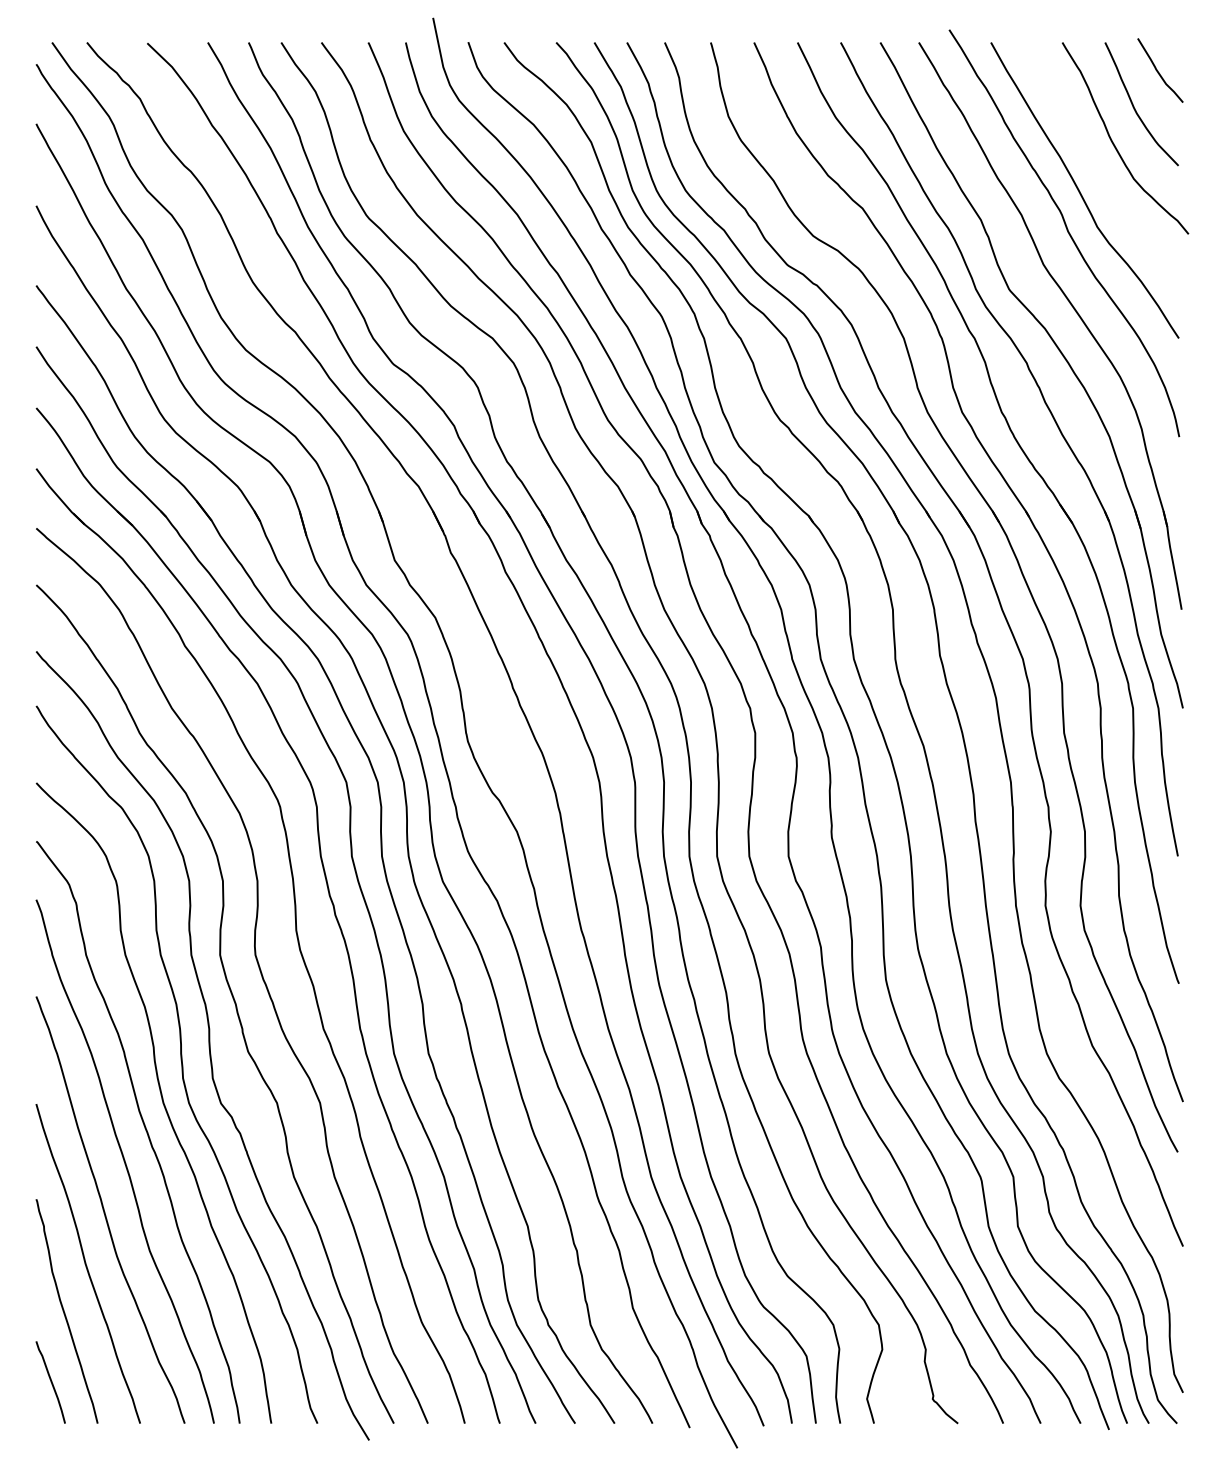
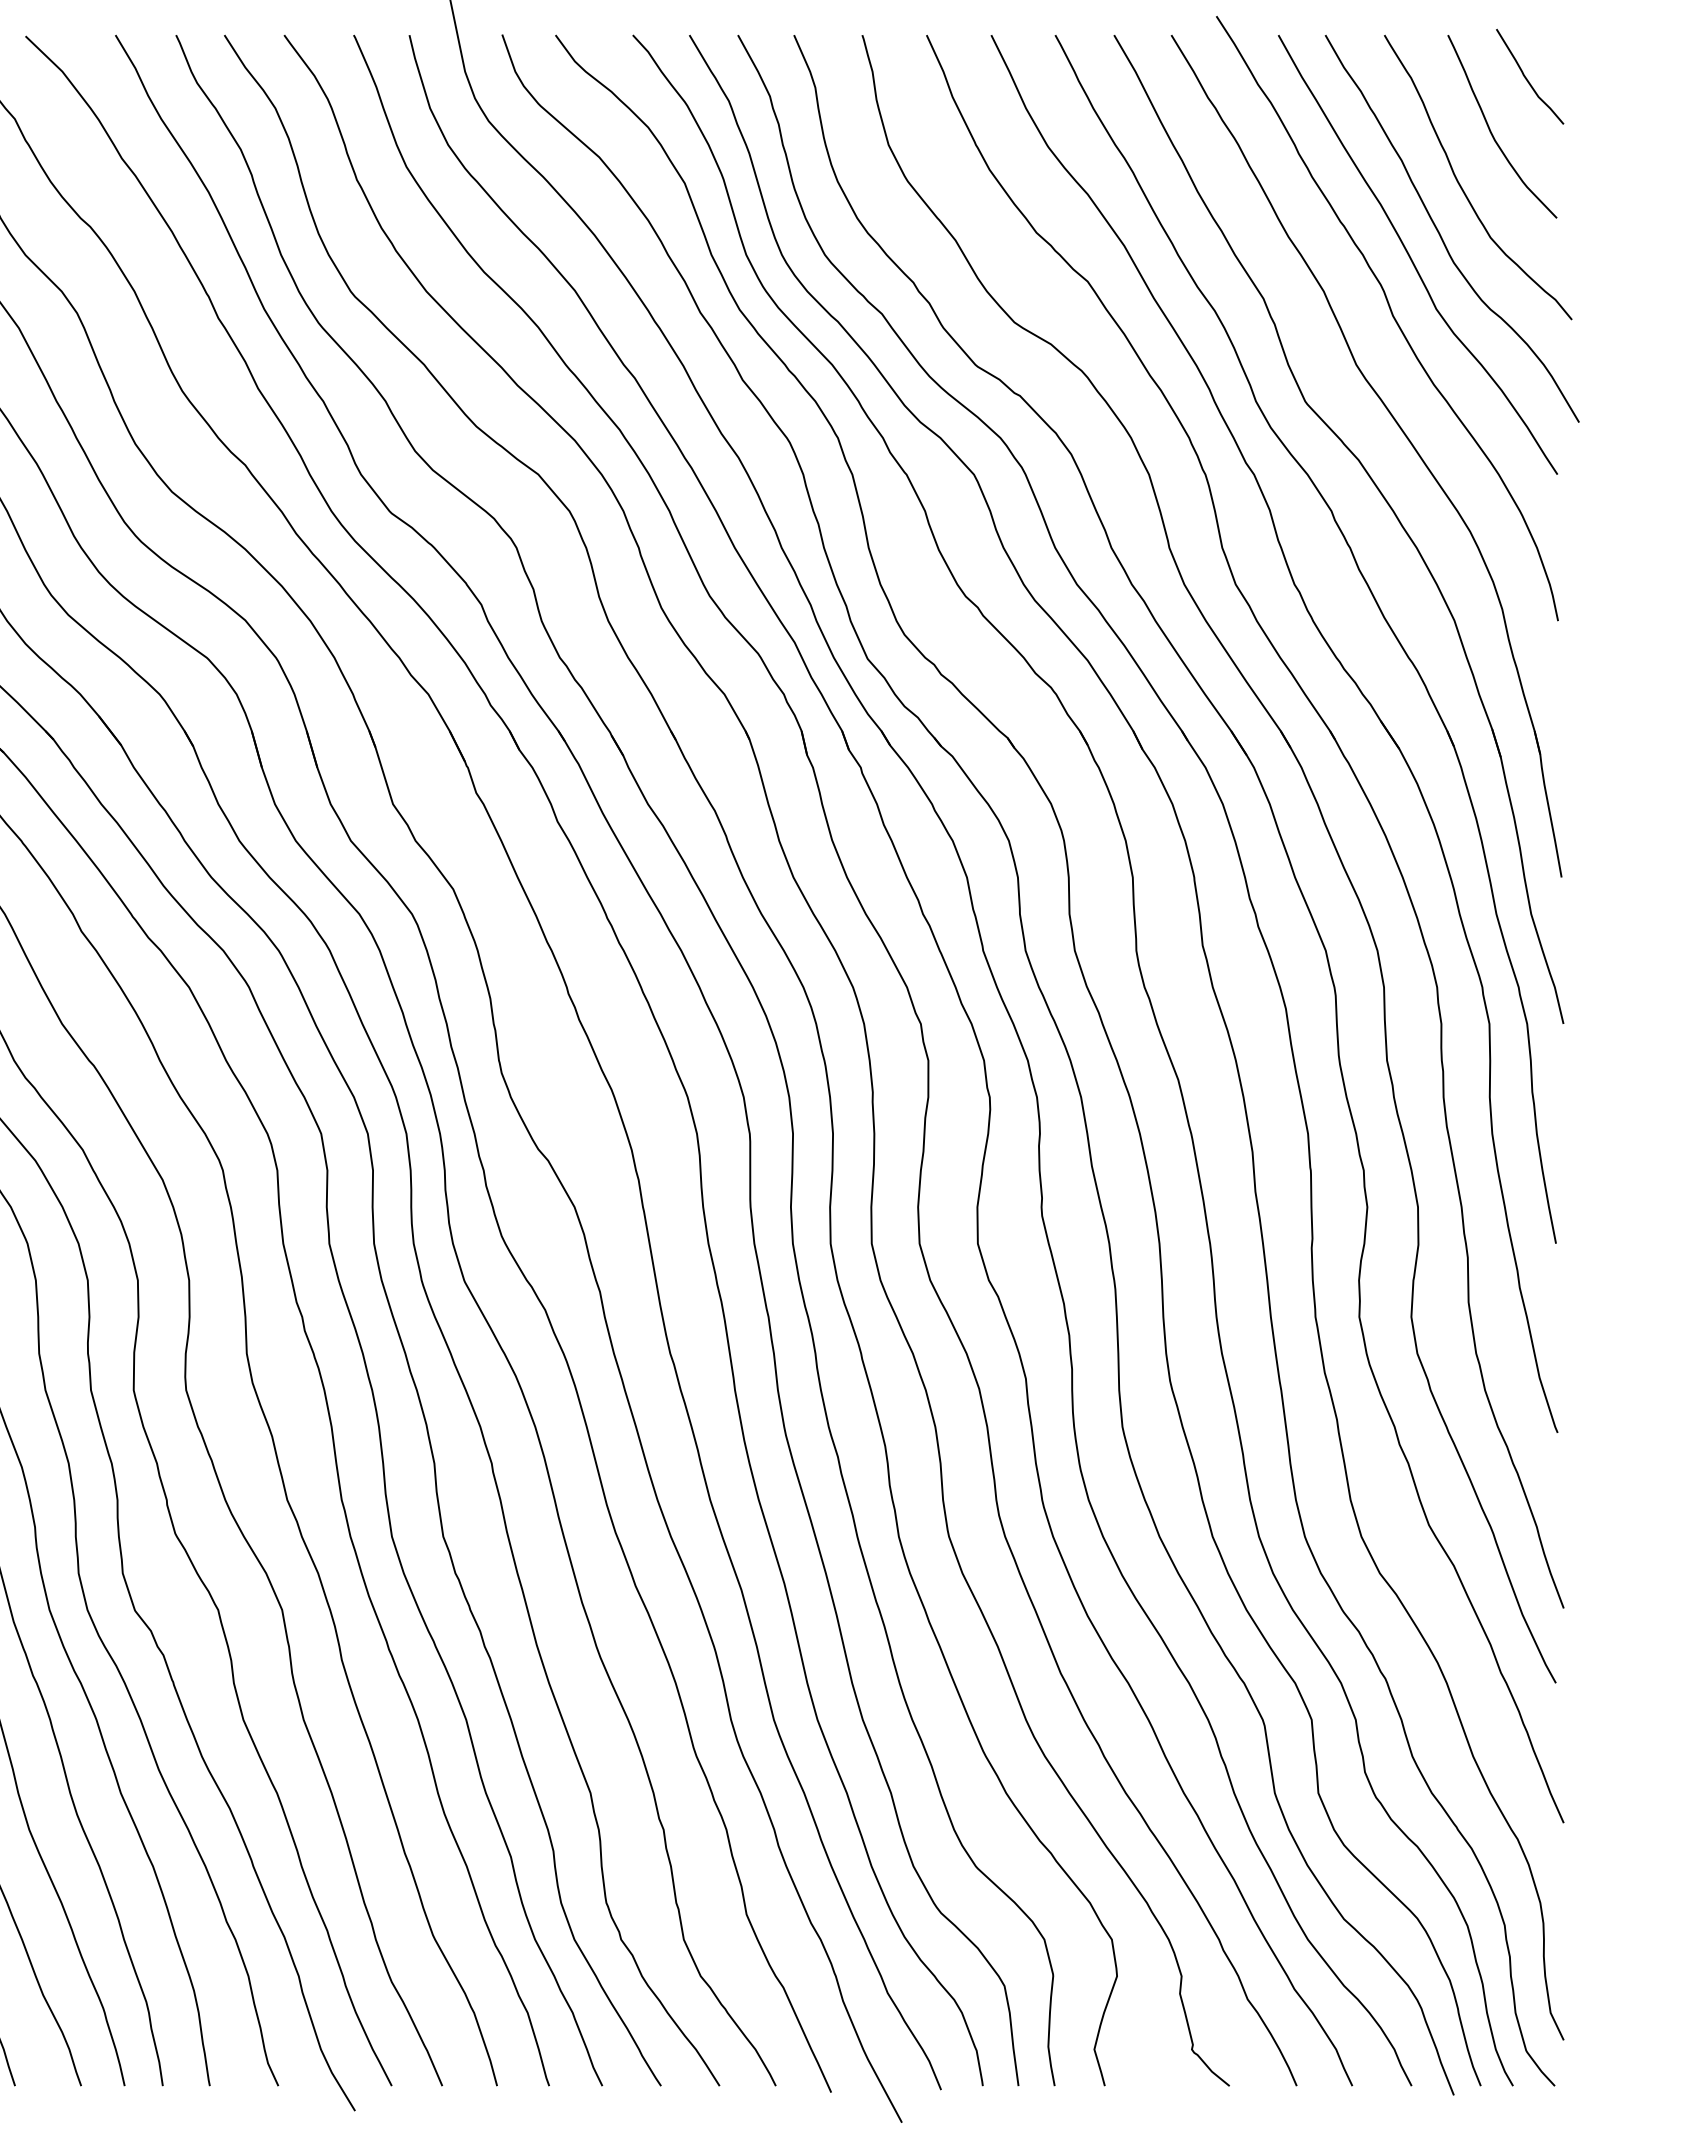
curve: (1100, 176) -> (1441, 234), added

